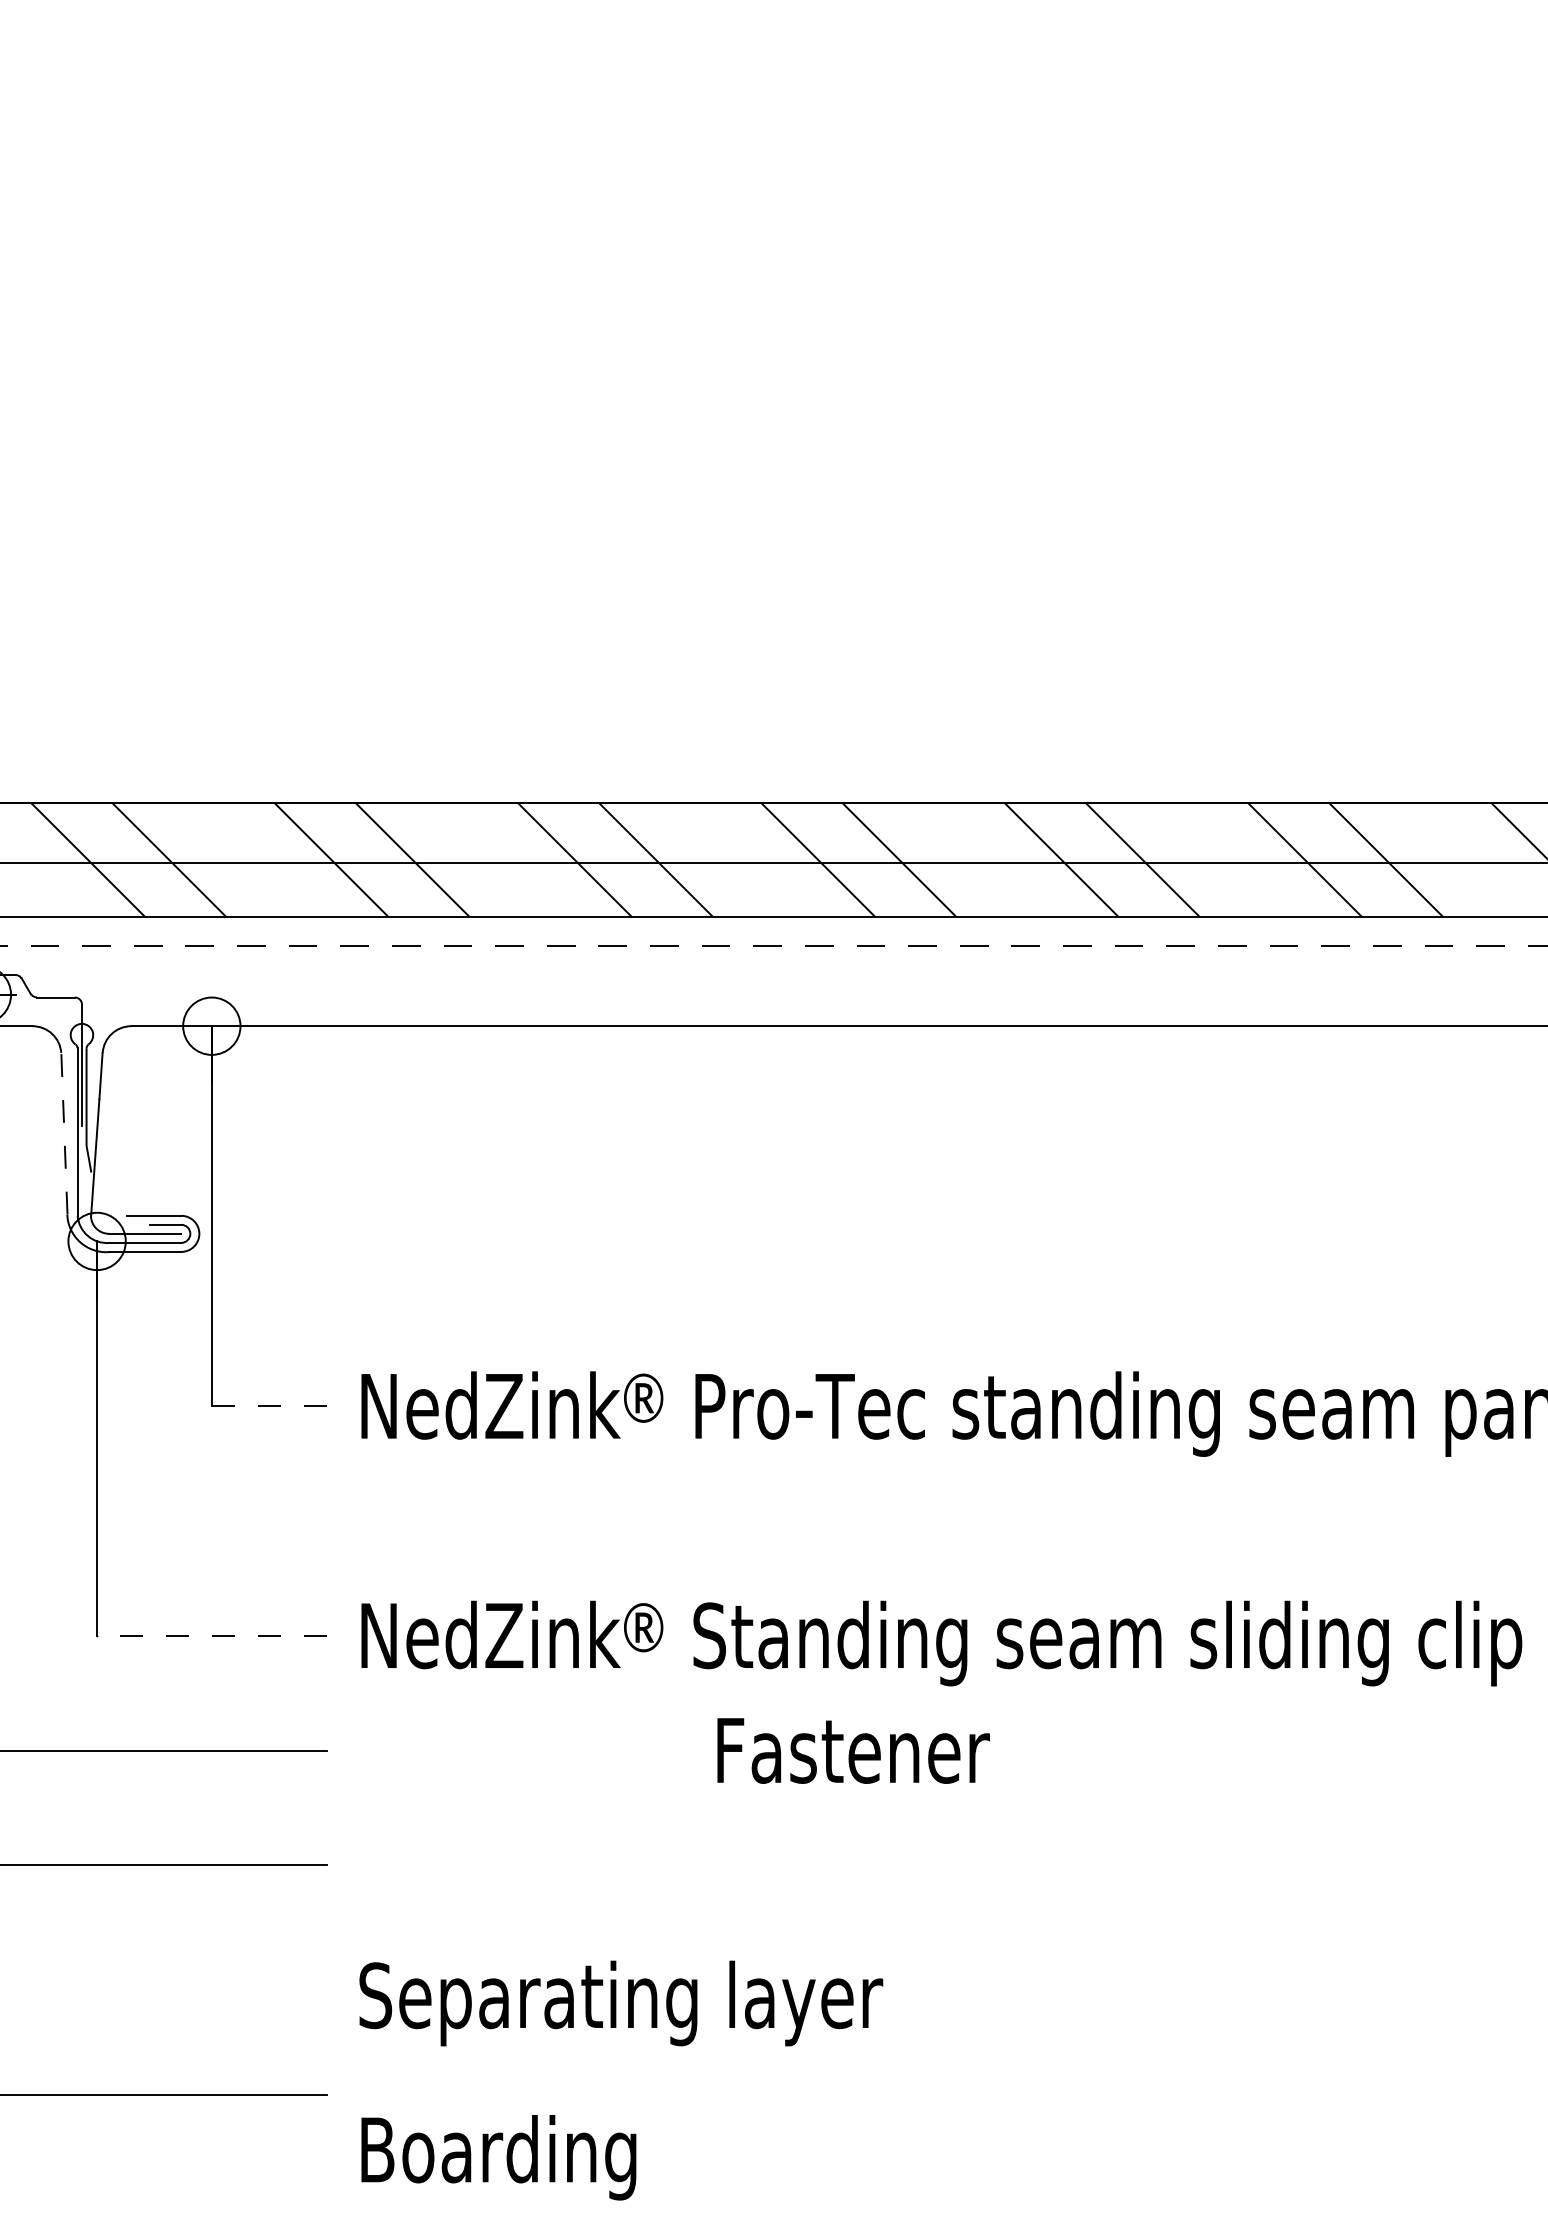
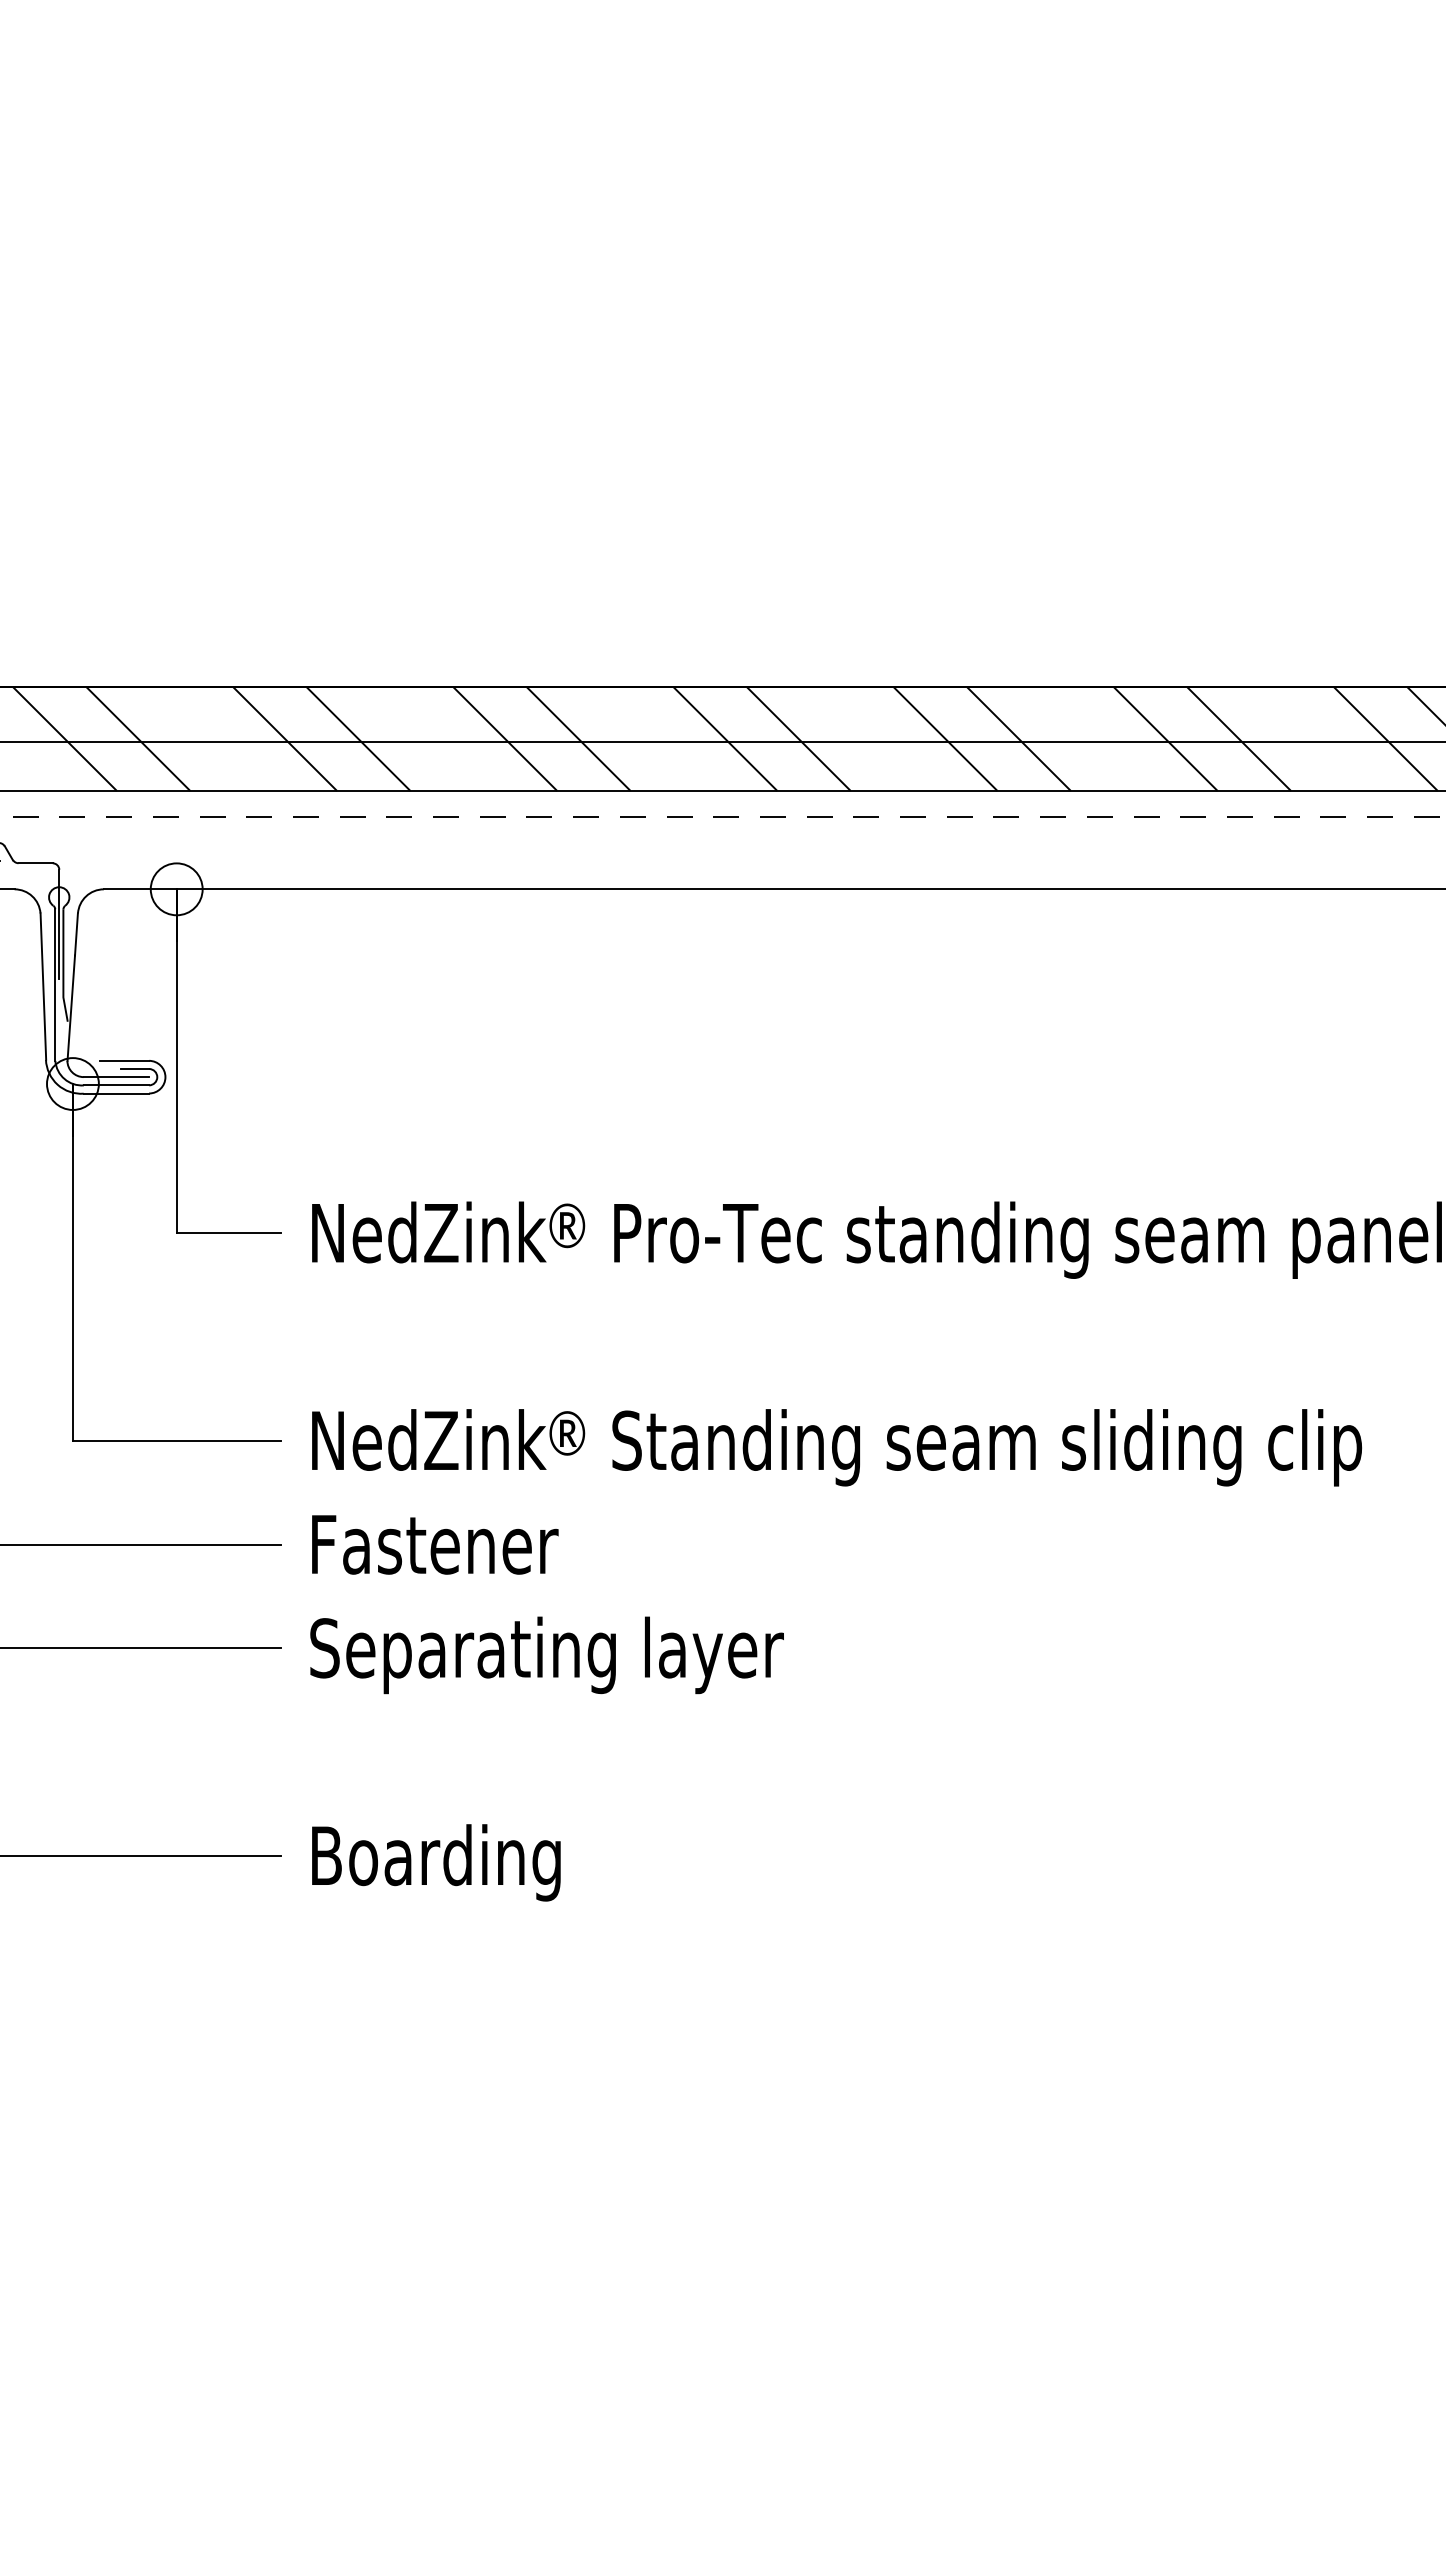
line: (64, 1133) -> (43, 986), dashed -> solid
line: (269, 1406) -> (228, 1233), dashed -> solid
line: (211, 1635) -> (176, 1440), dashed -> solid
text: (853, 1750) -> (435, 1544), moved
text: (620, 2003) -> (546, 1655), moved
text: (499, 2157) -> (436, 1862), moved

